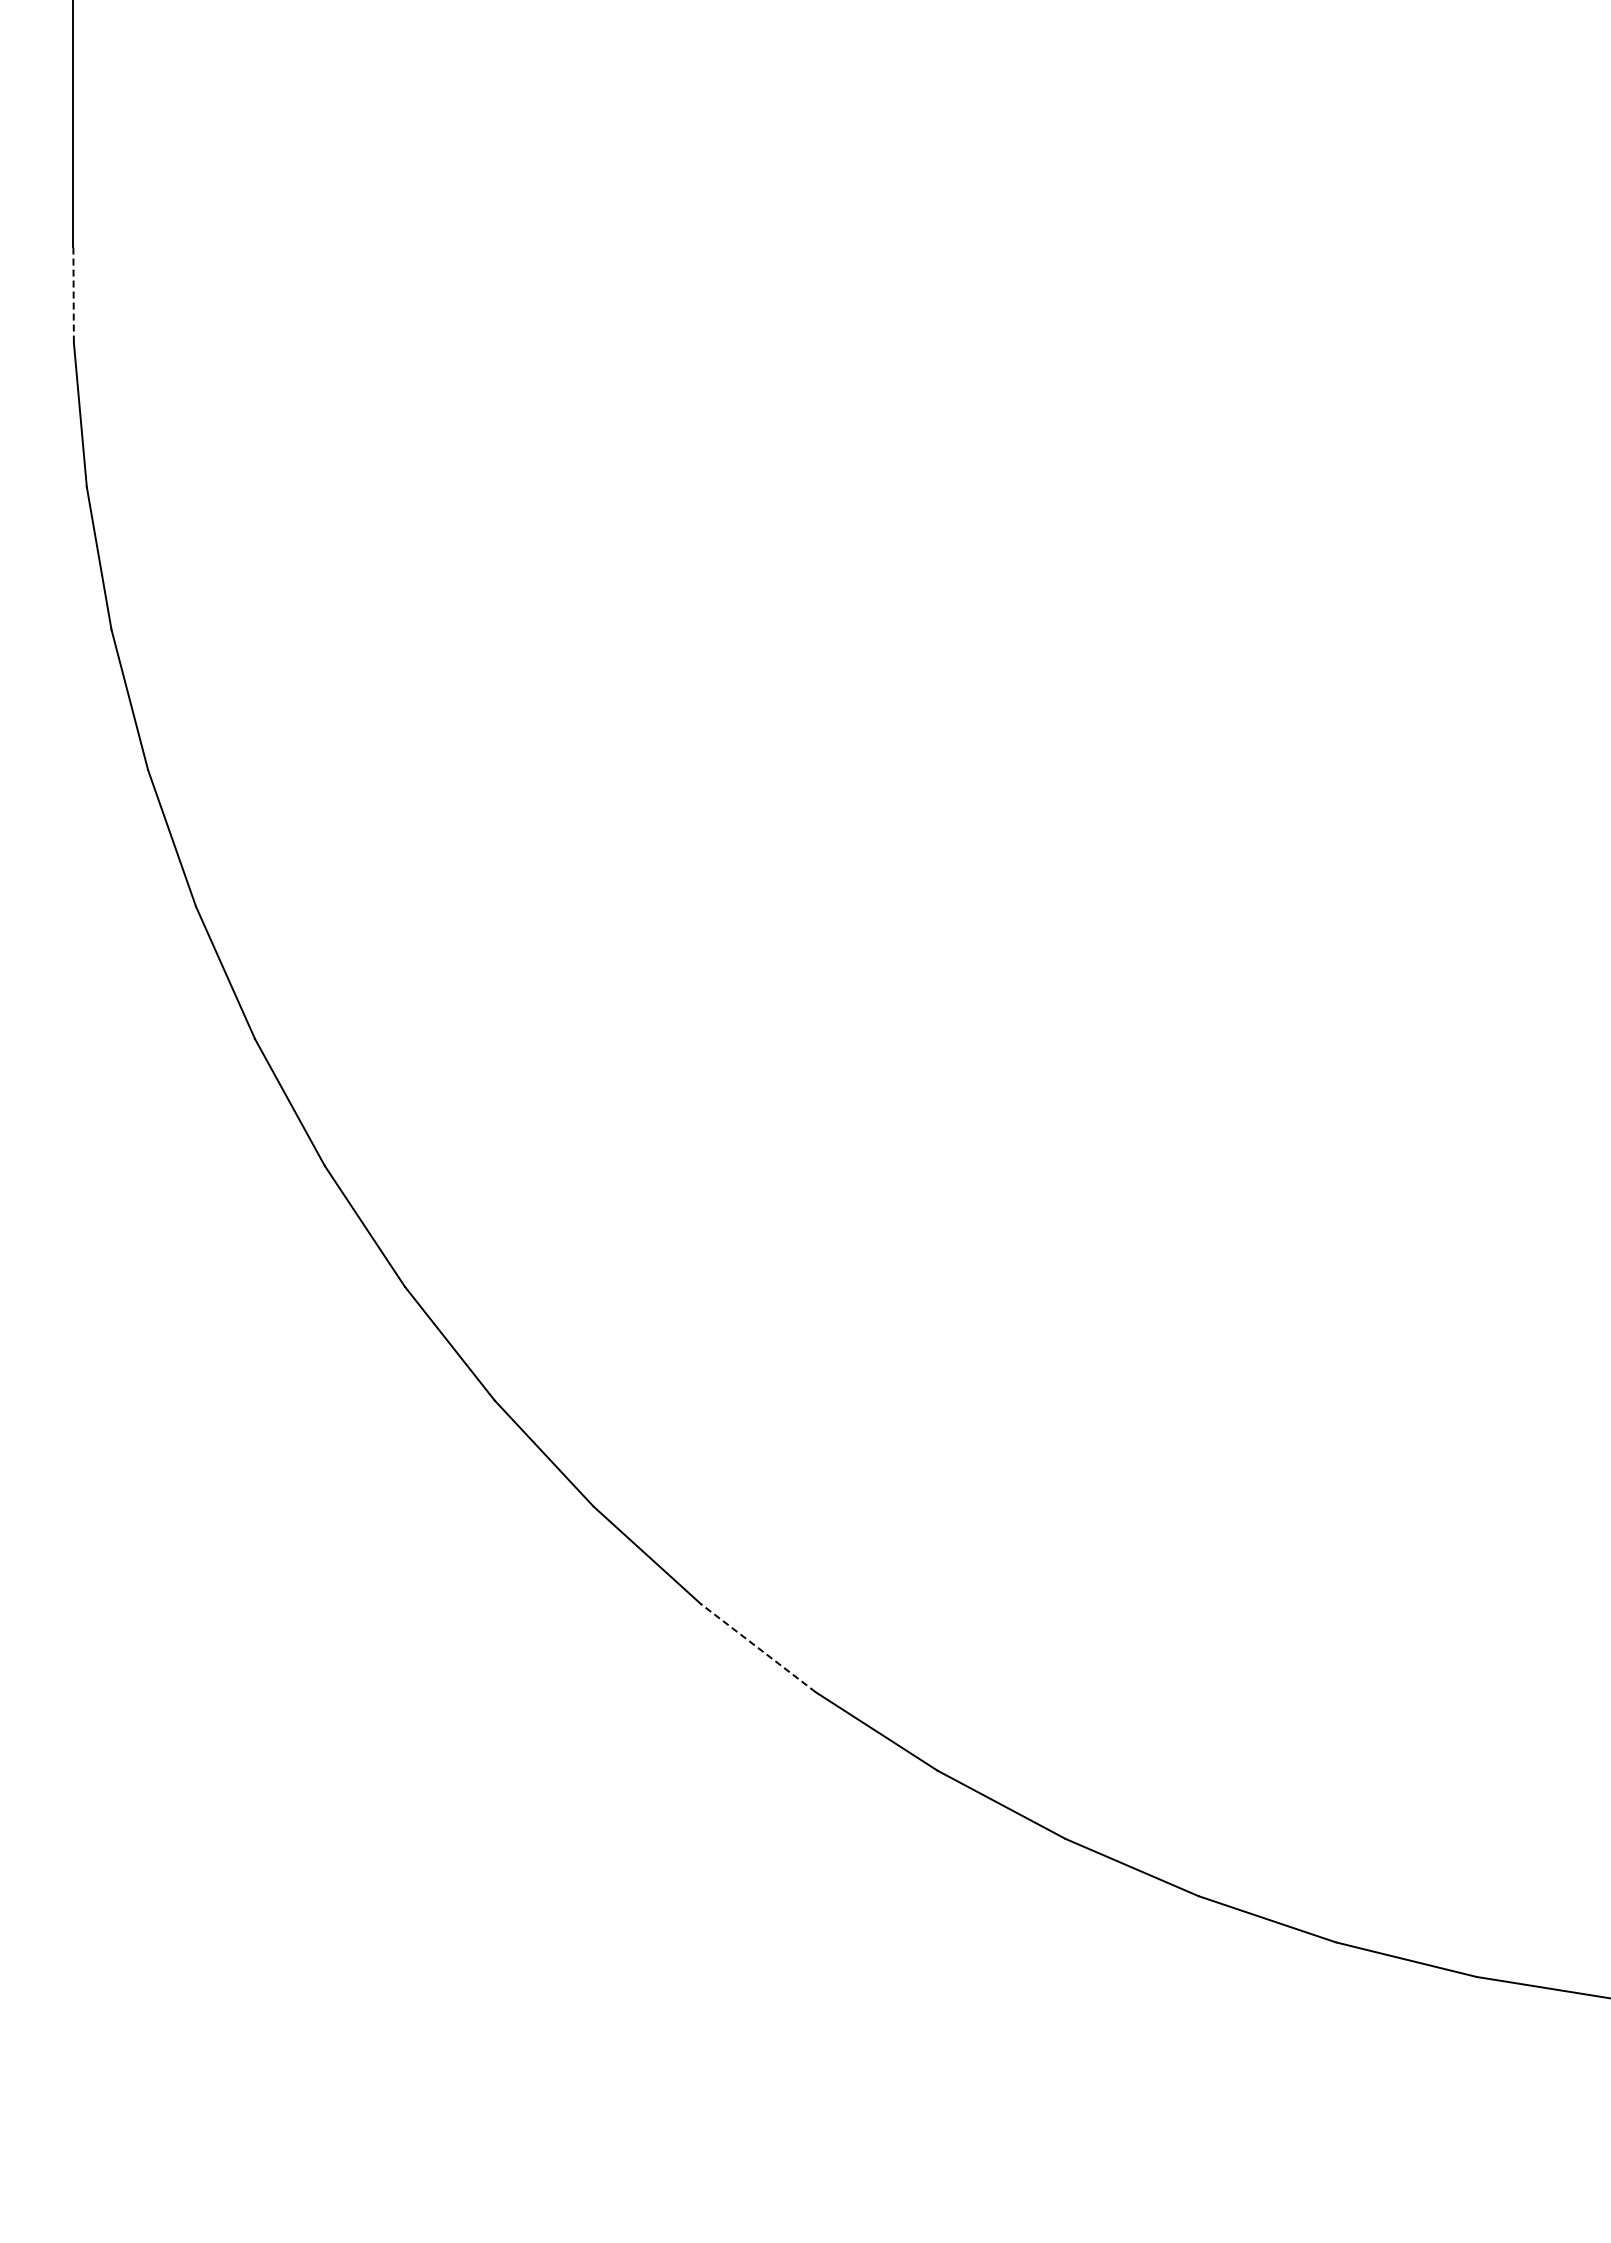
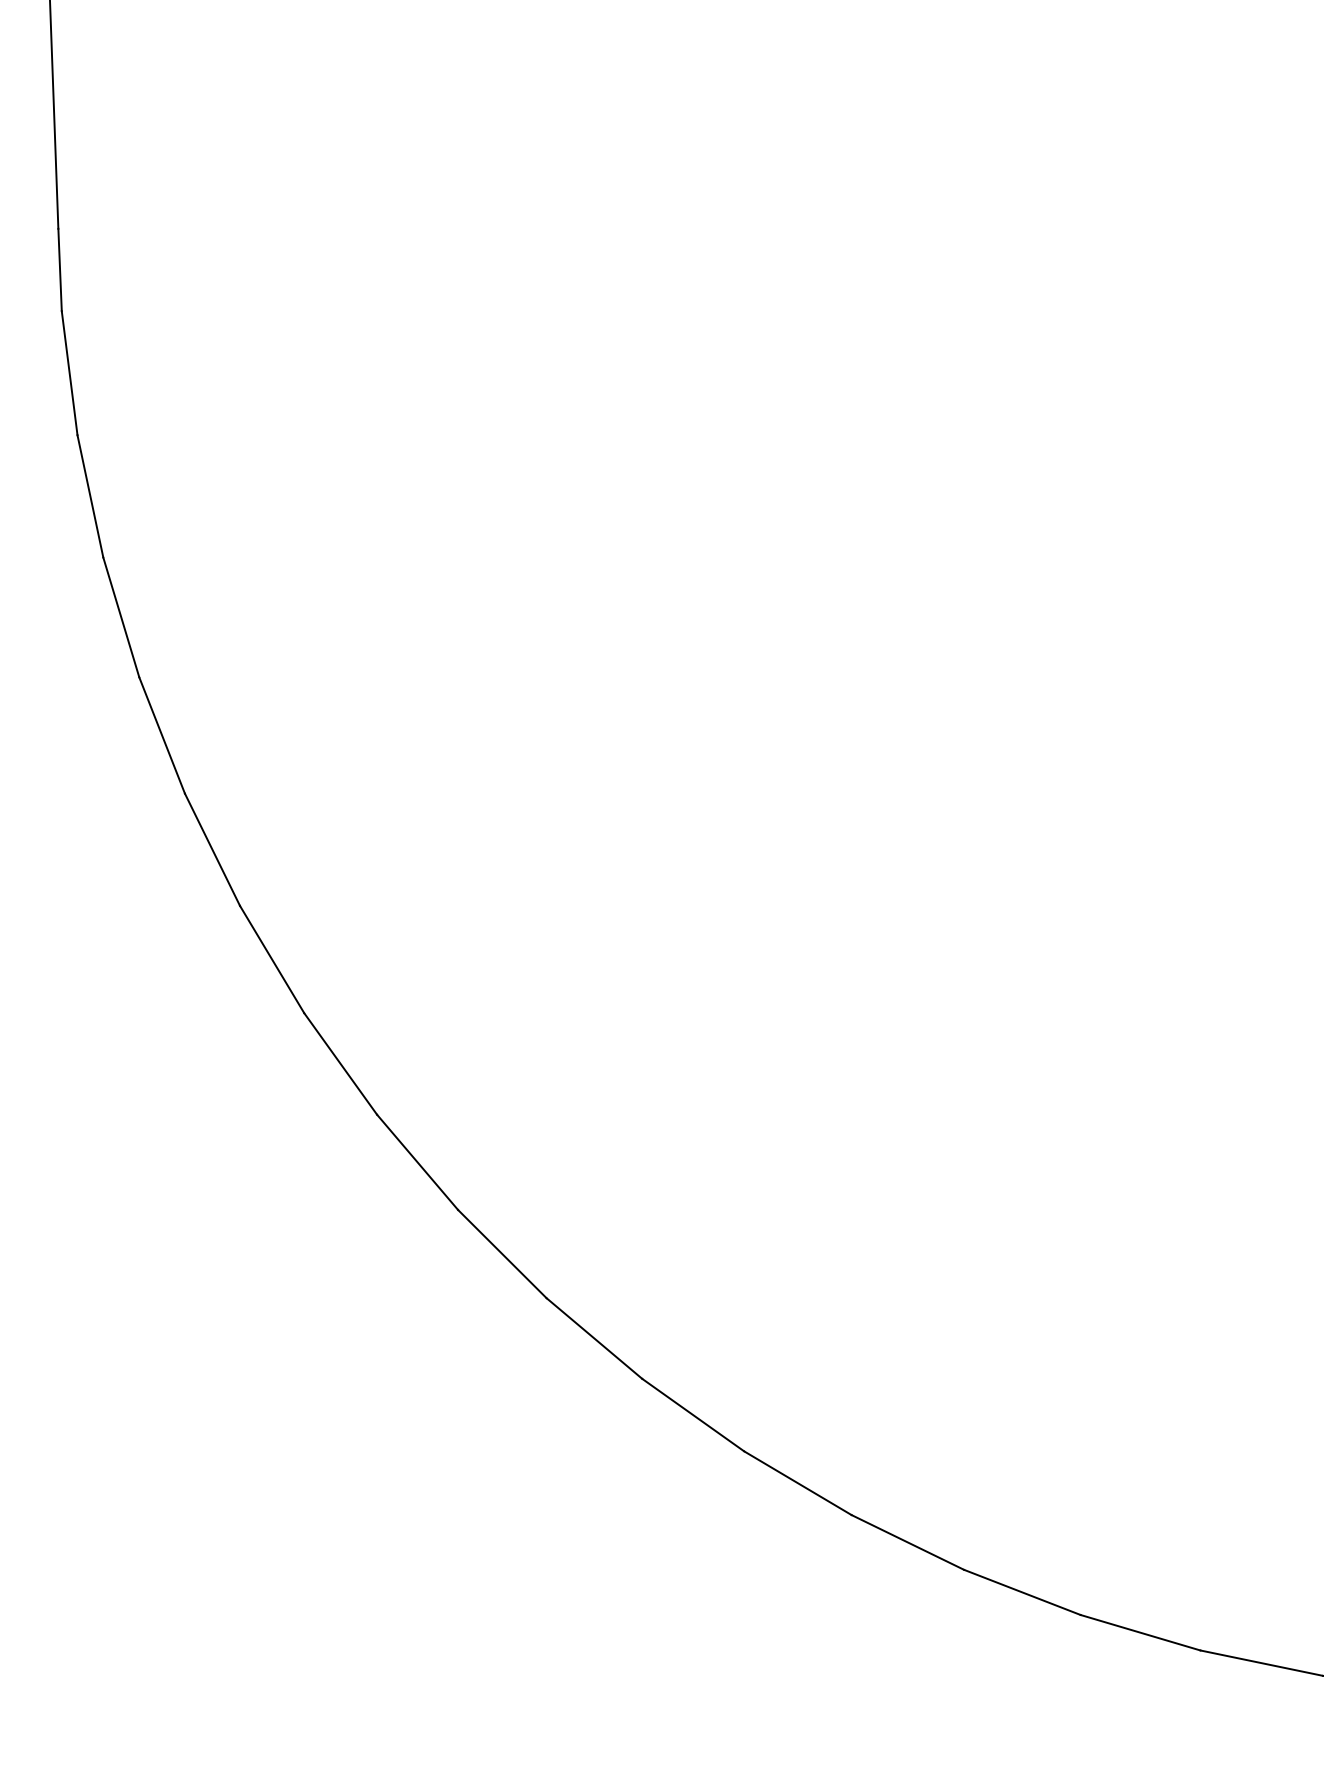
line: (73, 294) -> (59, 269), dashed -> solid
line: (758, 1647) -> (693, 1414), dashed -> solid

